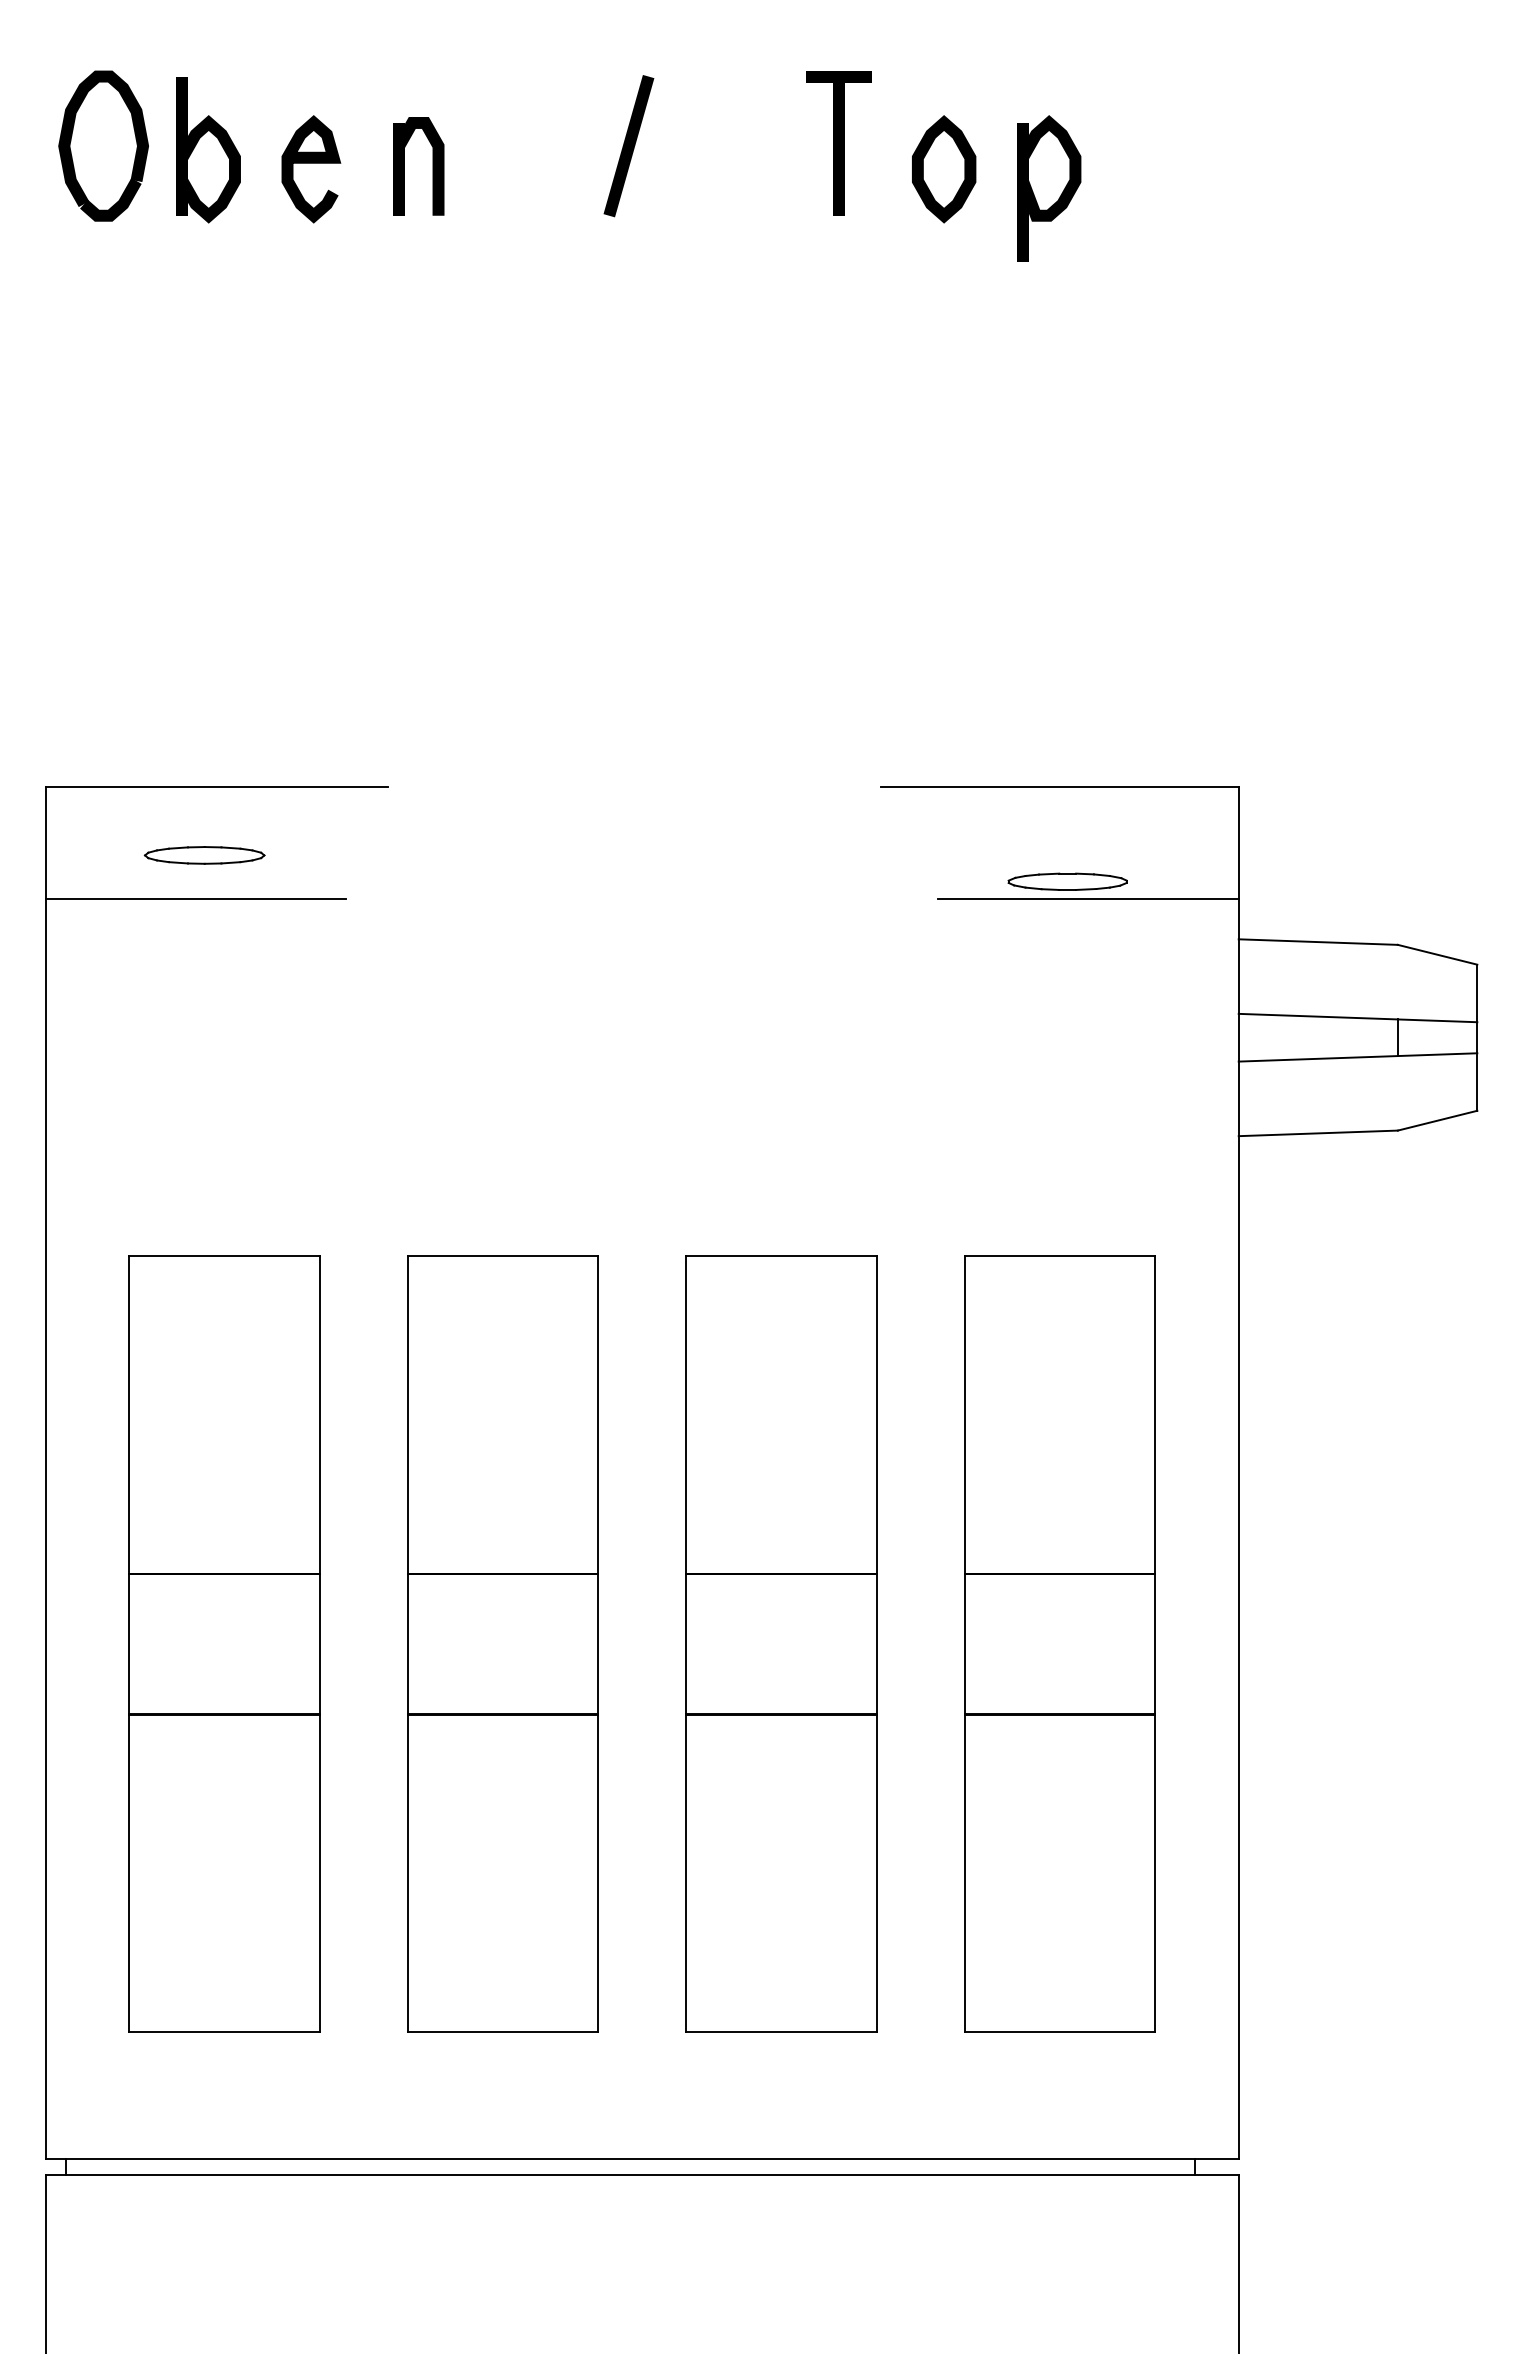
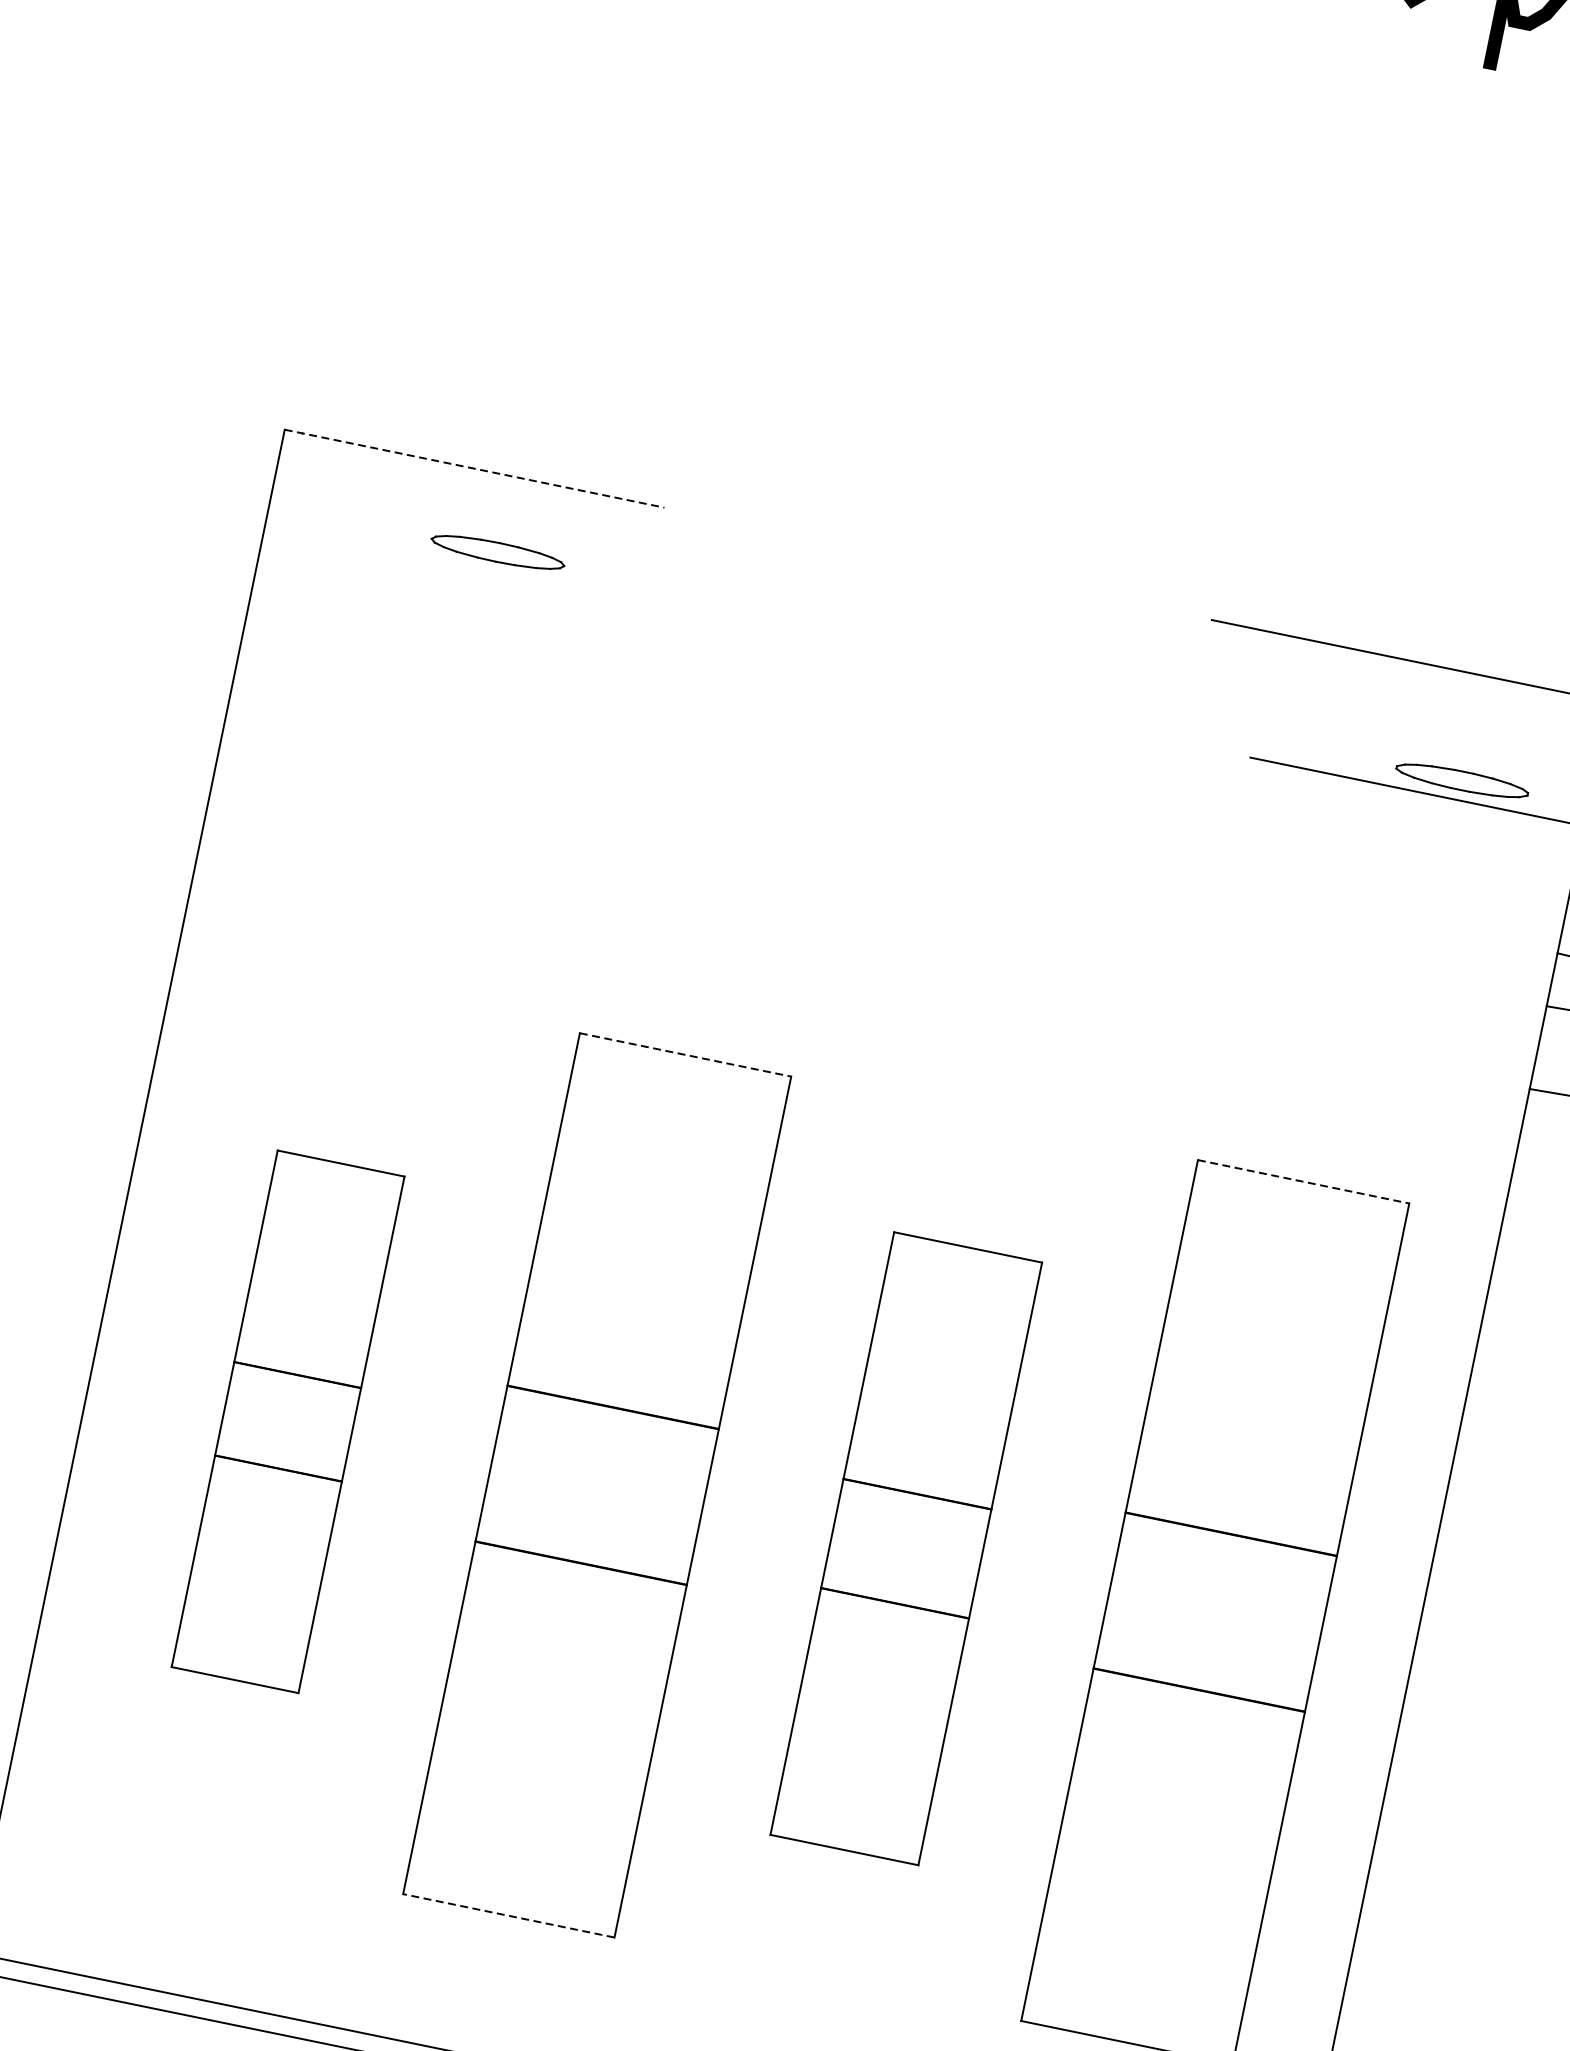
line: (217, 787) -> (475, 469), solid -> dashed
part: (204, 855) -> (497, 552), moved
part: (1067, 881) -> (1462, 780), moved
line: (195, 899) -> (425, 588), removed
line: (503, 1256) -> (686, 1055), solid -> dashed
line: (1060, 1256) -> (1304, 1182), solid -> dashed
part: (224, 1643) -> (288, 1421), size x0.6
part: (781, 1643) -> (906, 1548), size x0.7
line: (502, 2031) -> (508, 1915), solid -> dashed

